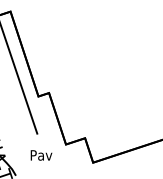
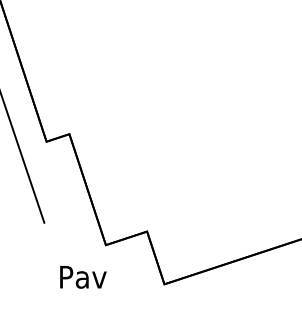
text: (41, 155) -> (83, 277), moved

